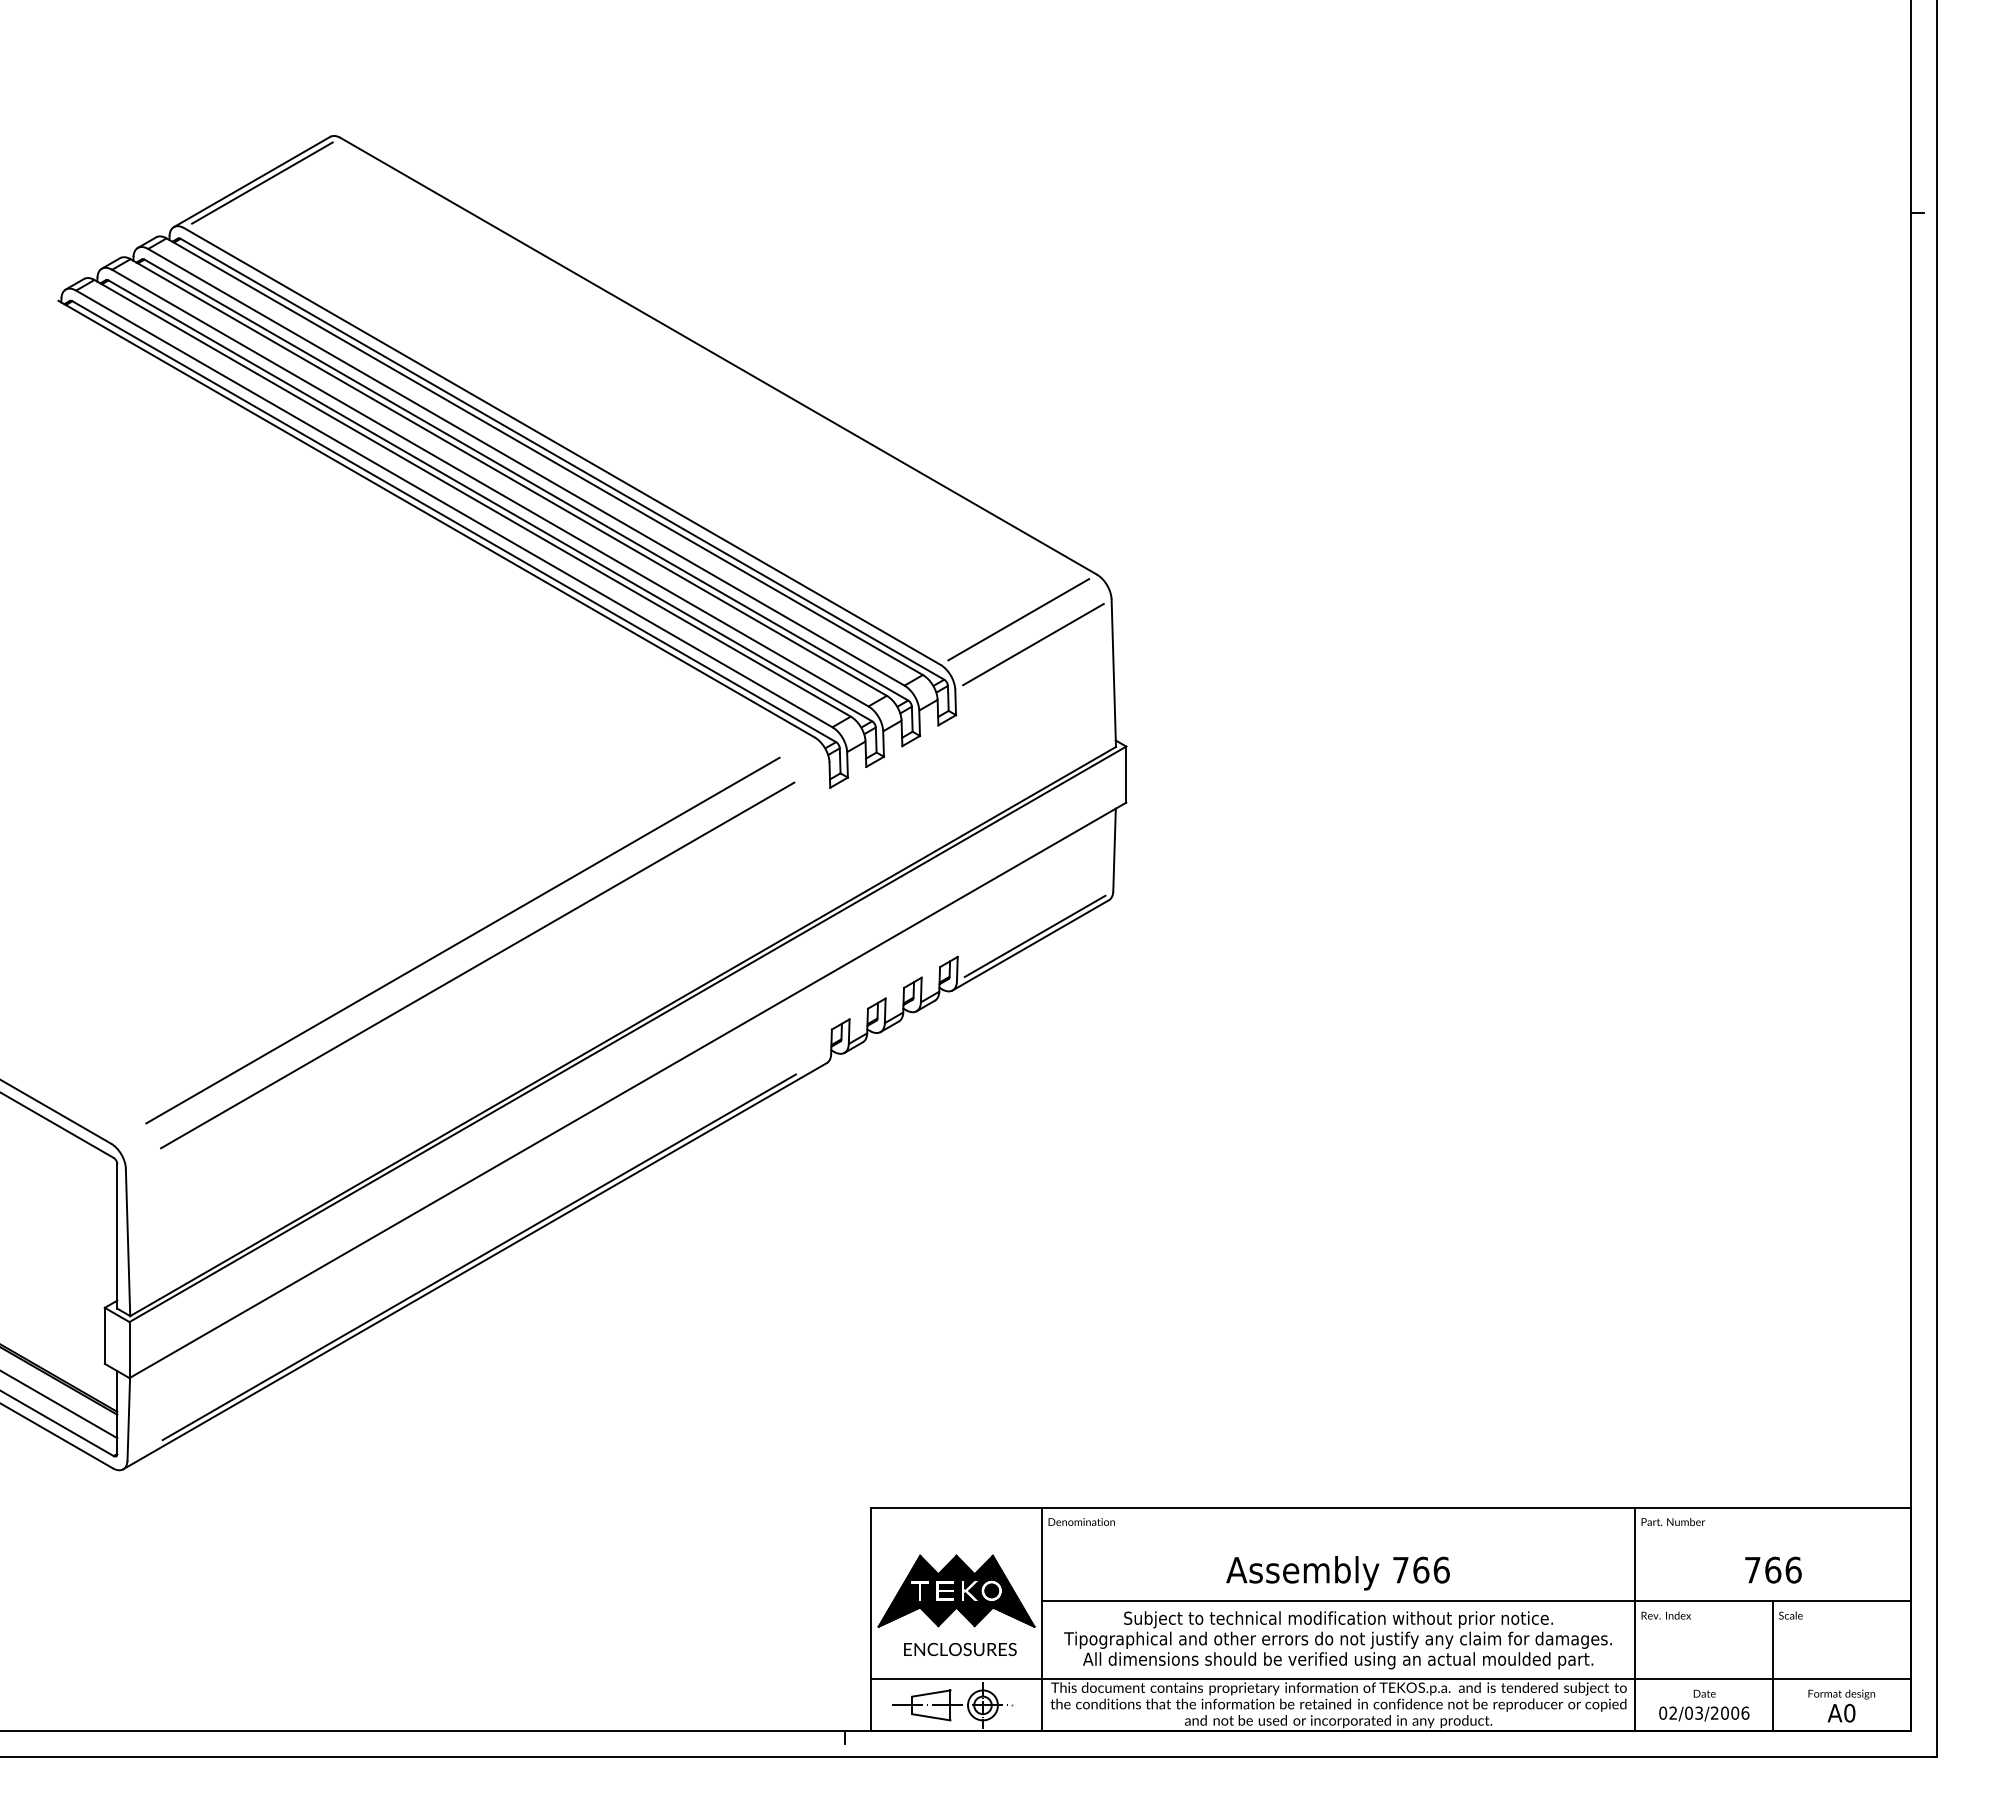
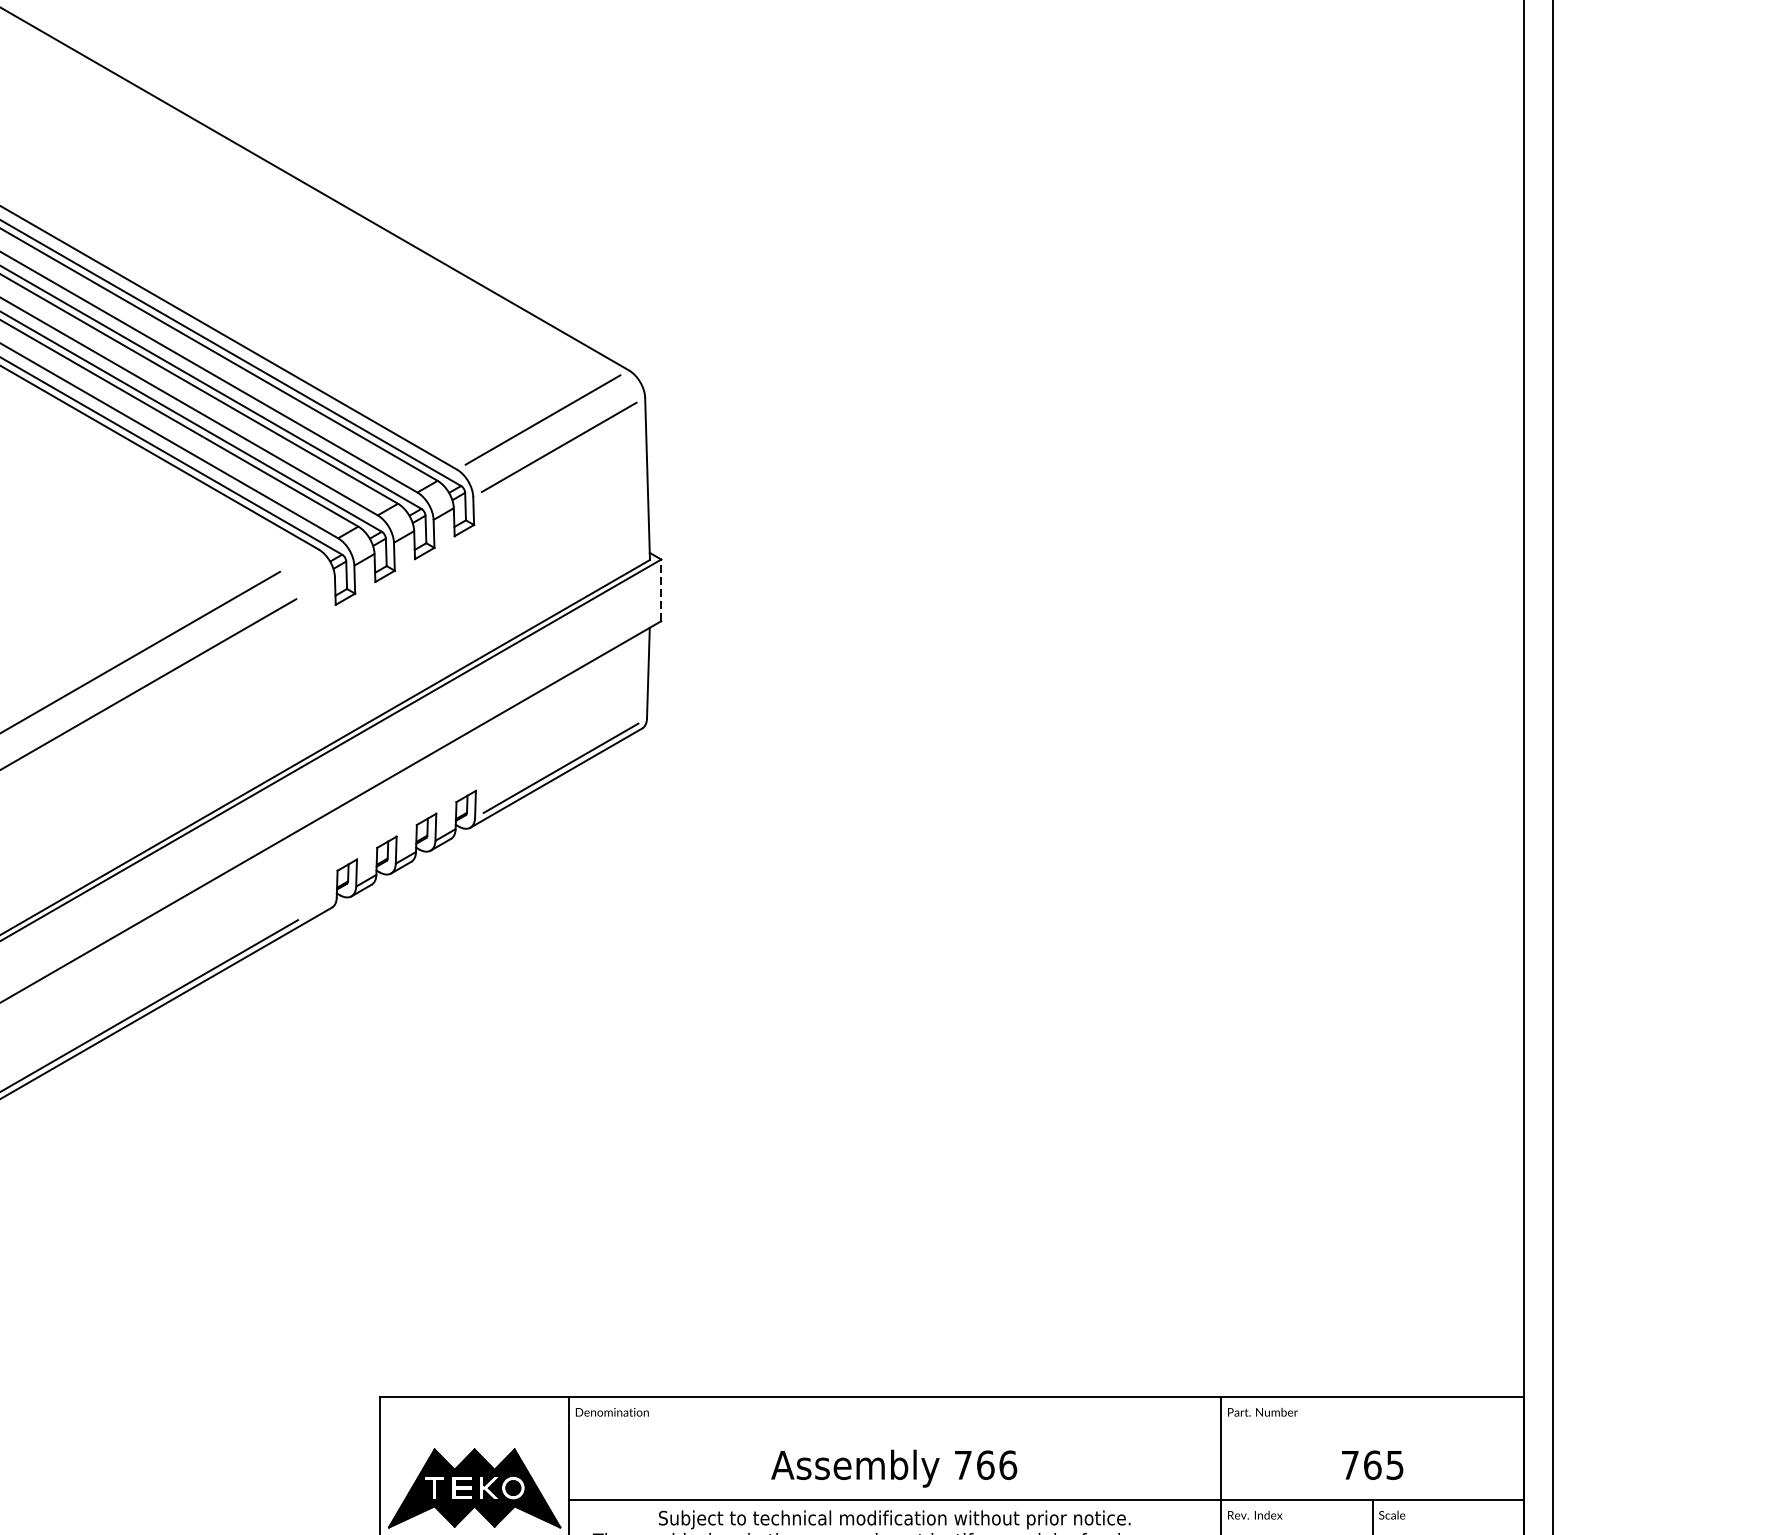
line: (1126, 774) -> (661, 590), solid -> dashed
text: (1793, 1569) -> (1395, 1464), 766 -> 765

